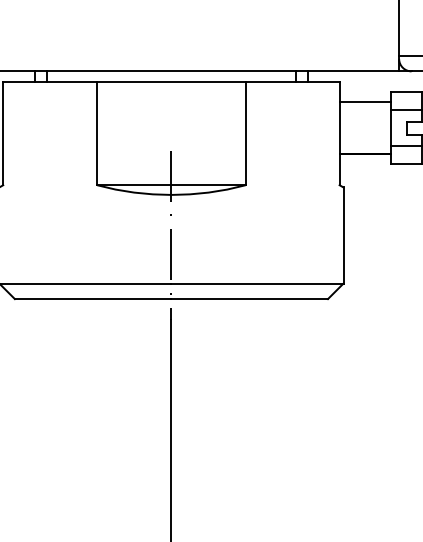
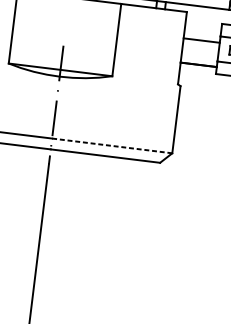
line: (365, 102) -> (201, 40), moved
line: (256, 283) -> (111, 145), solid -> dashed

